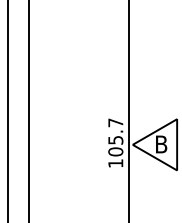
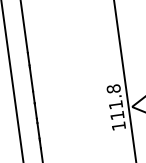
text: (115, 137) -> (115, 102), 105.7 -> 111.8

